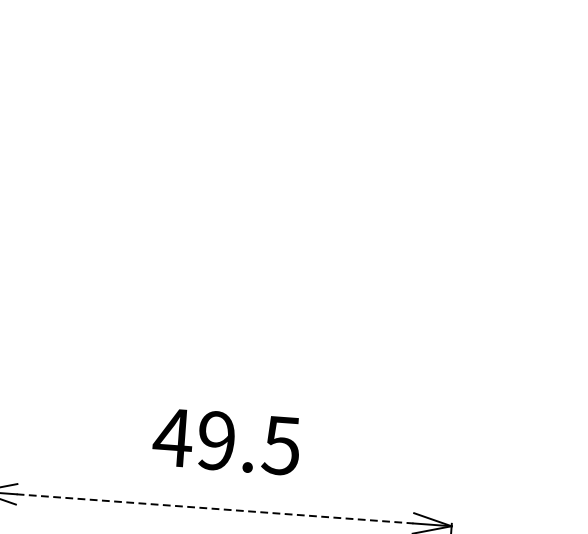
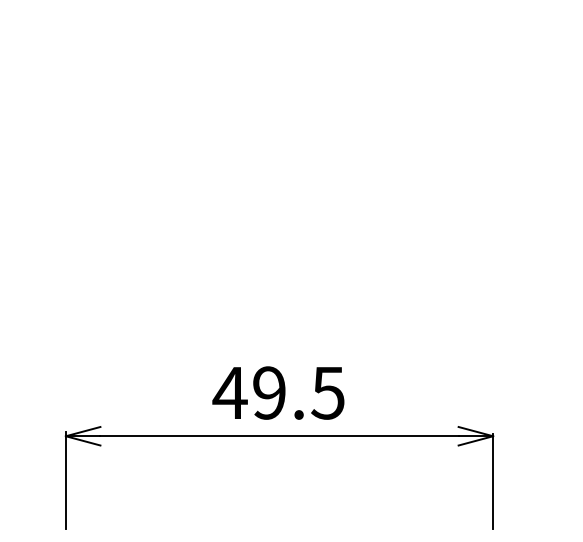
text: (226, 440) -> (278, 392), moved
line: (216, 509) -> (280, 436), dashed -> solid

